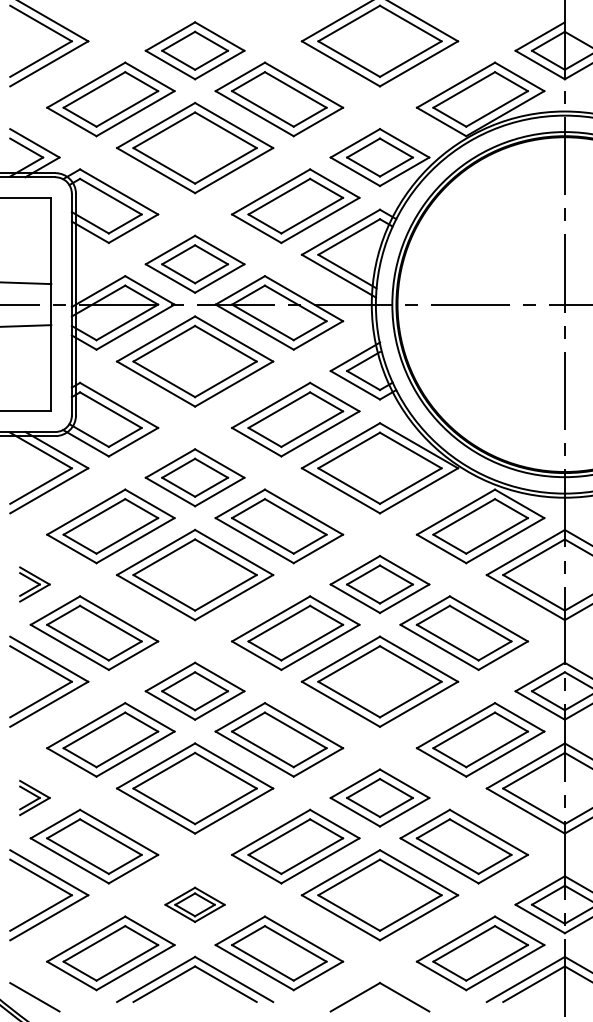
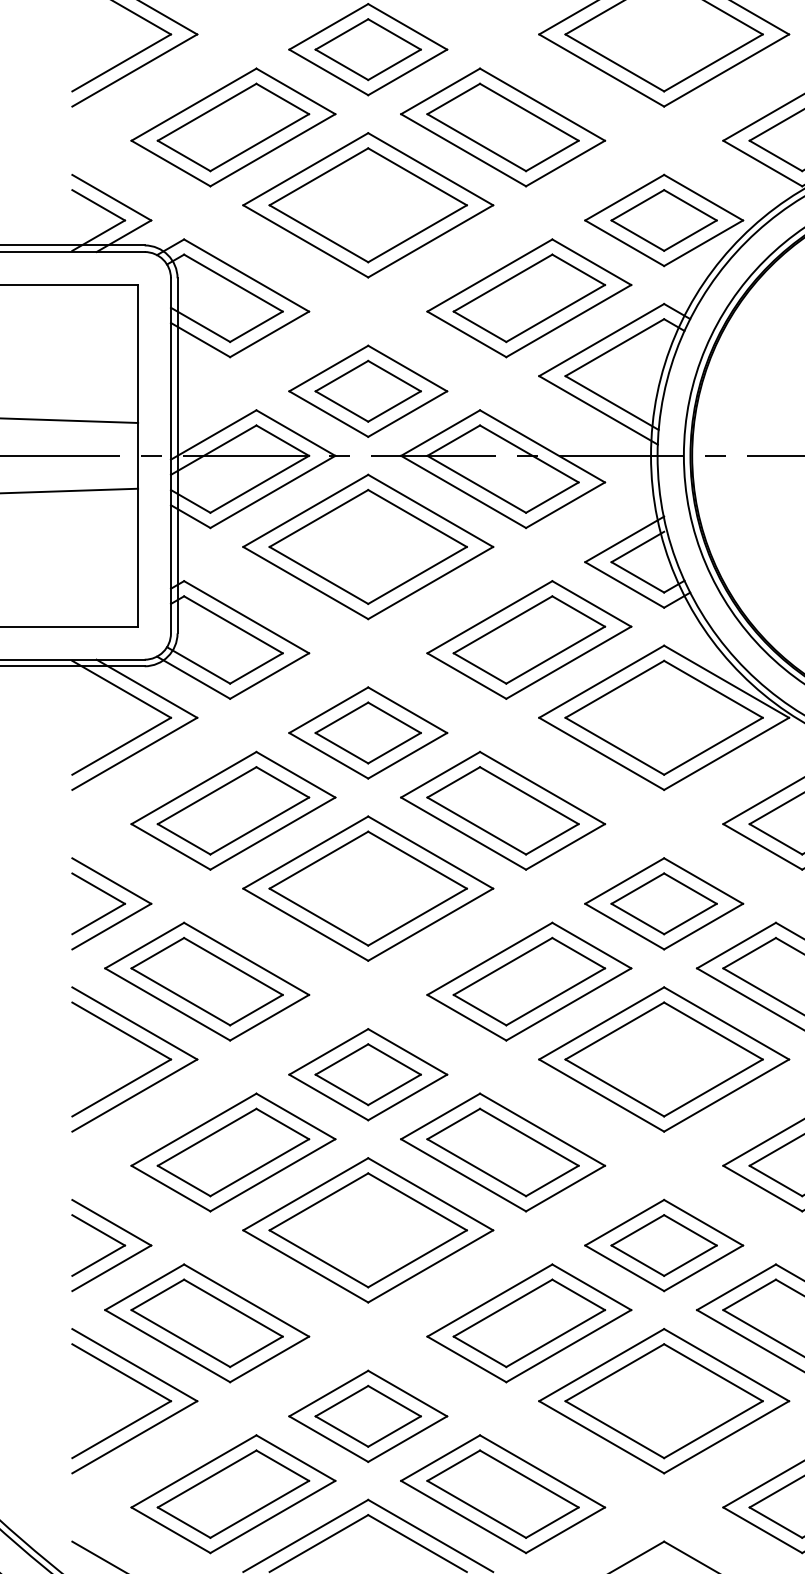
part: (34, 584) -> (111, 903), size x1.67
part: (34, 797) -> (111, 1244), size x1.67
part: (194, 904) -> (367, 1415), size x1.67

